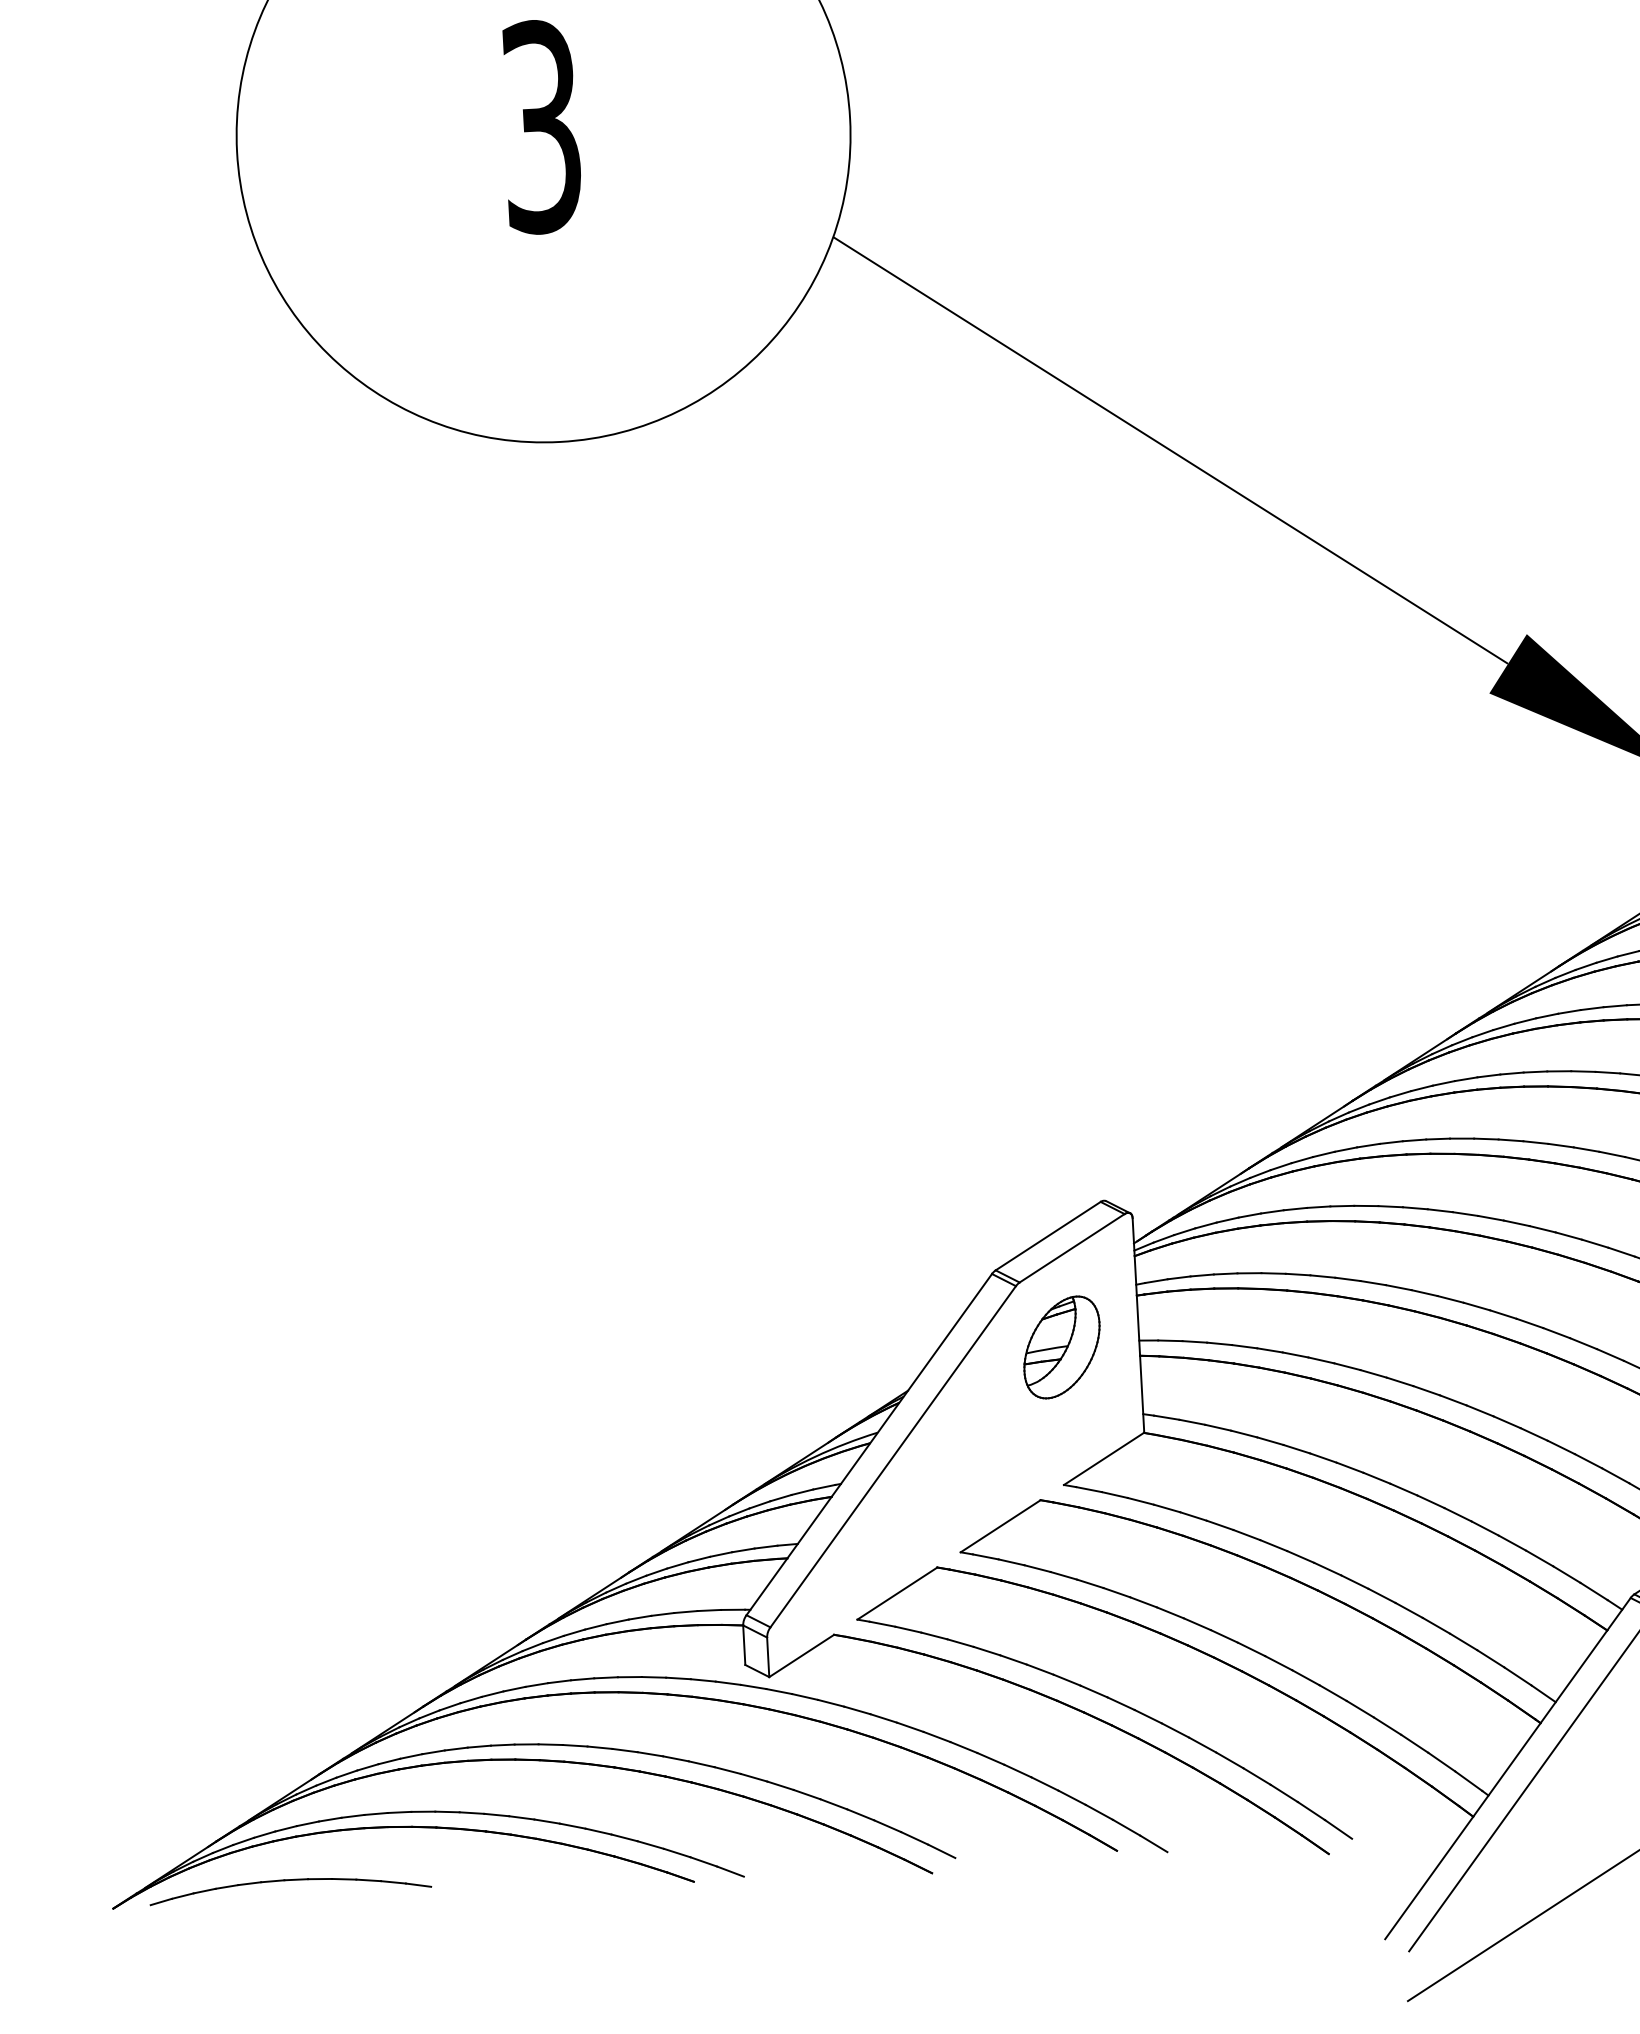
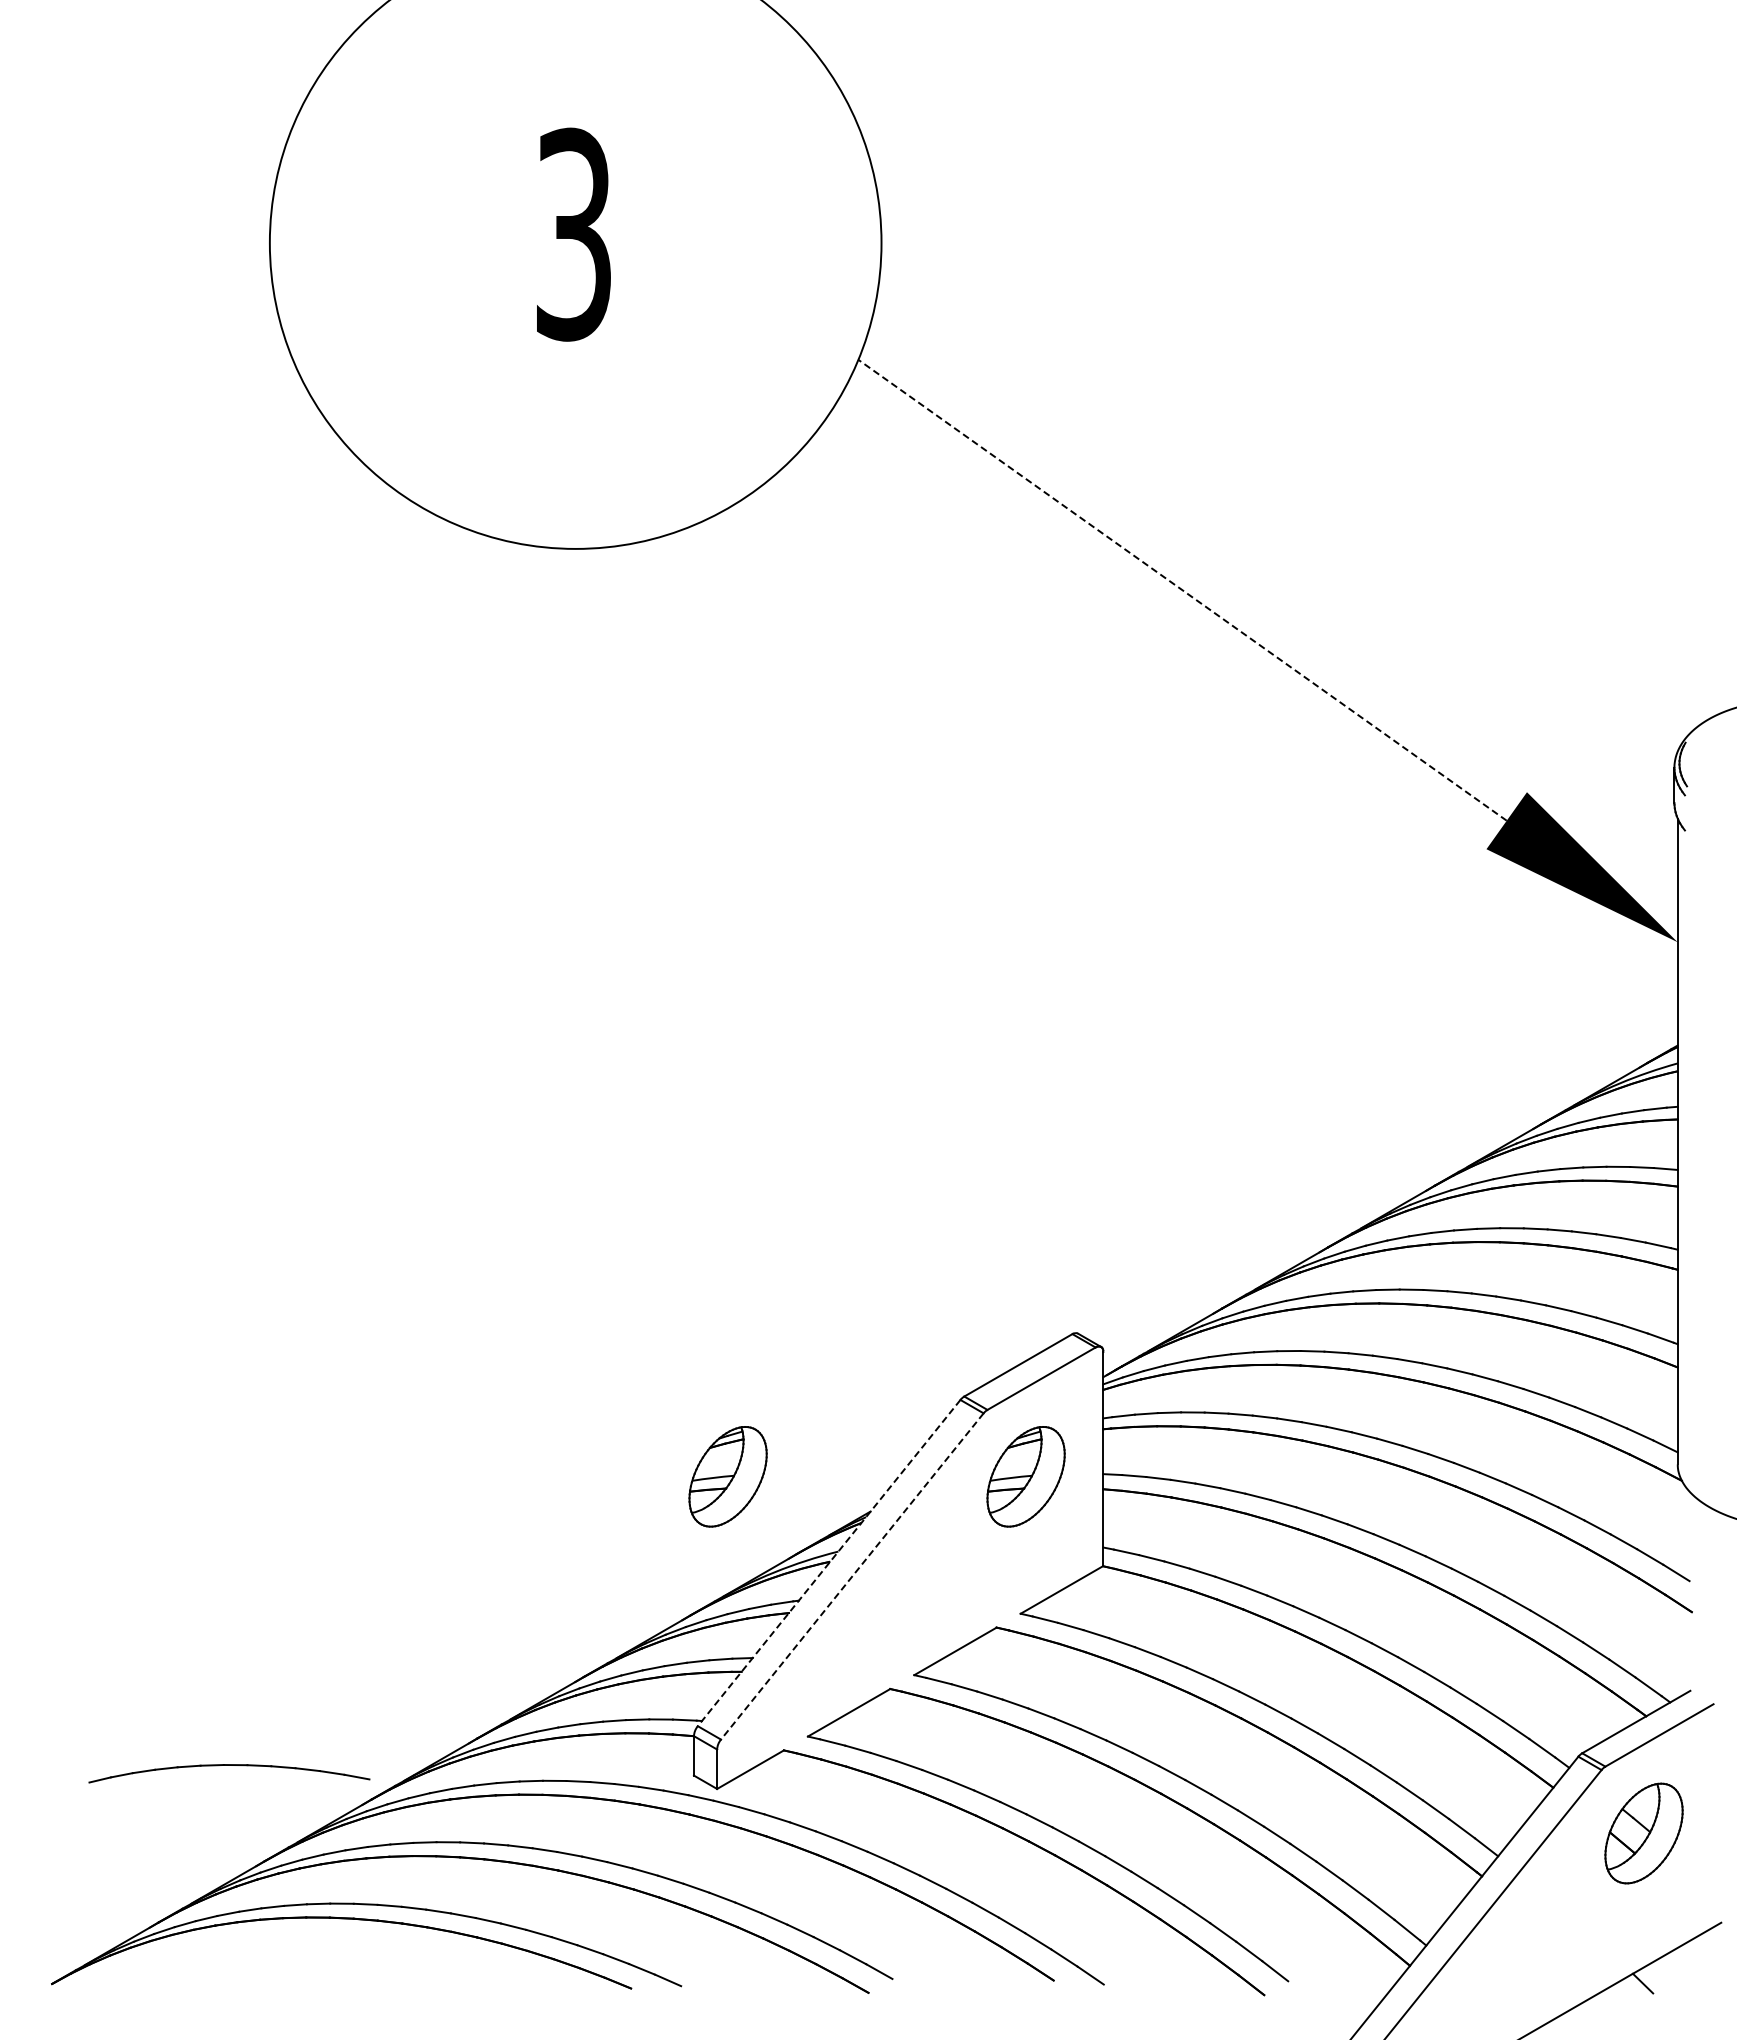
line: (1170, 450) -> (1182, 590), solid -> dashed
part: (762, 1363) -> (727, 1476), added
line: (868, 1445) -> (828, 1563), solid -> dashed
line: (893, 1456) -> (852, 1576), solid -> dashed
part: (290, 1880) -> (229, 1765), moved

